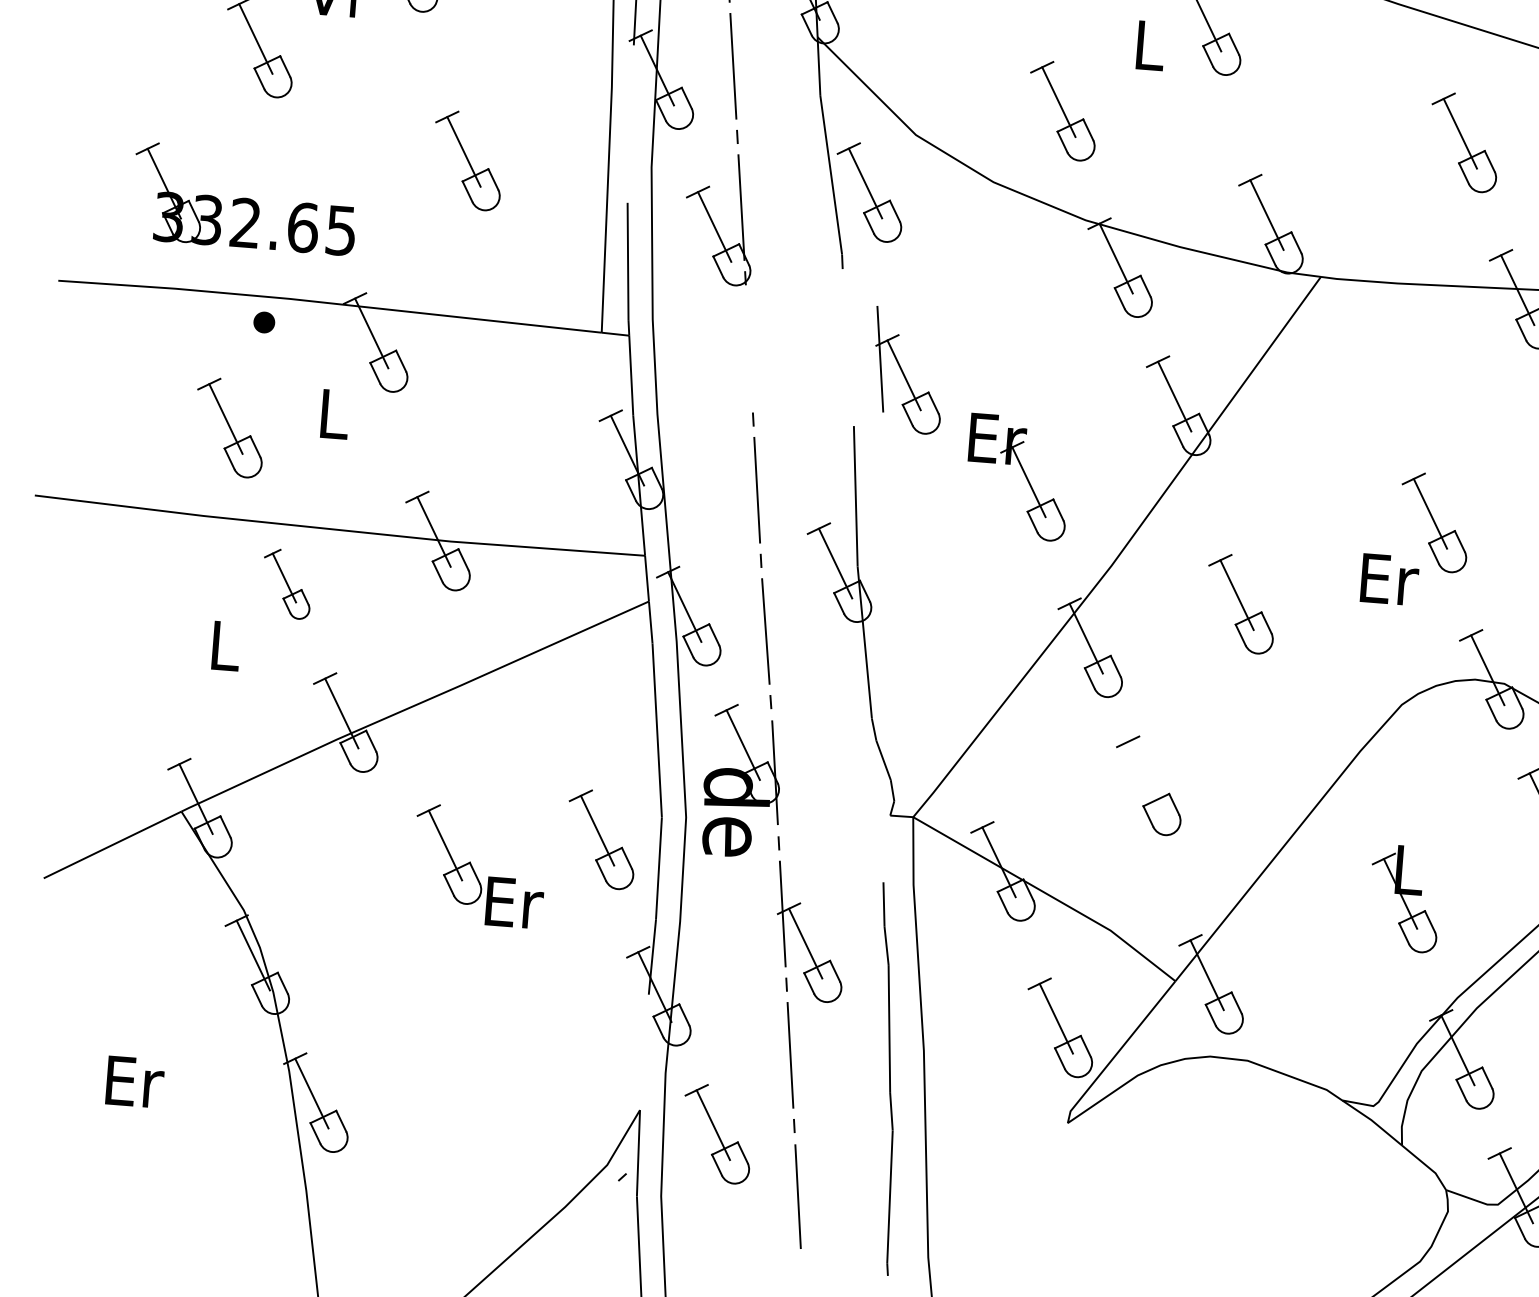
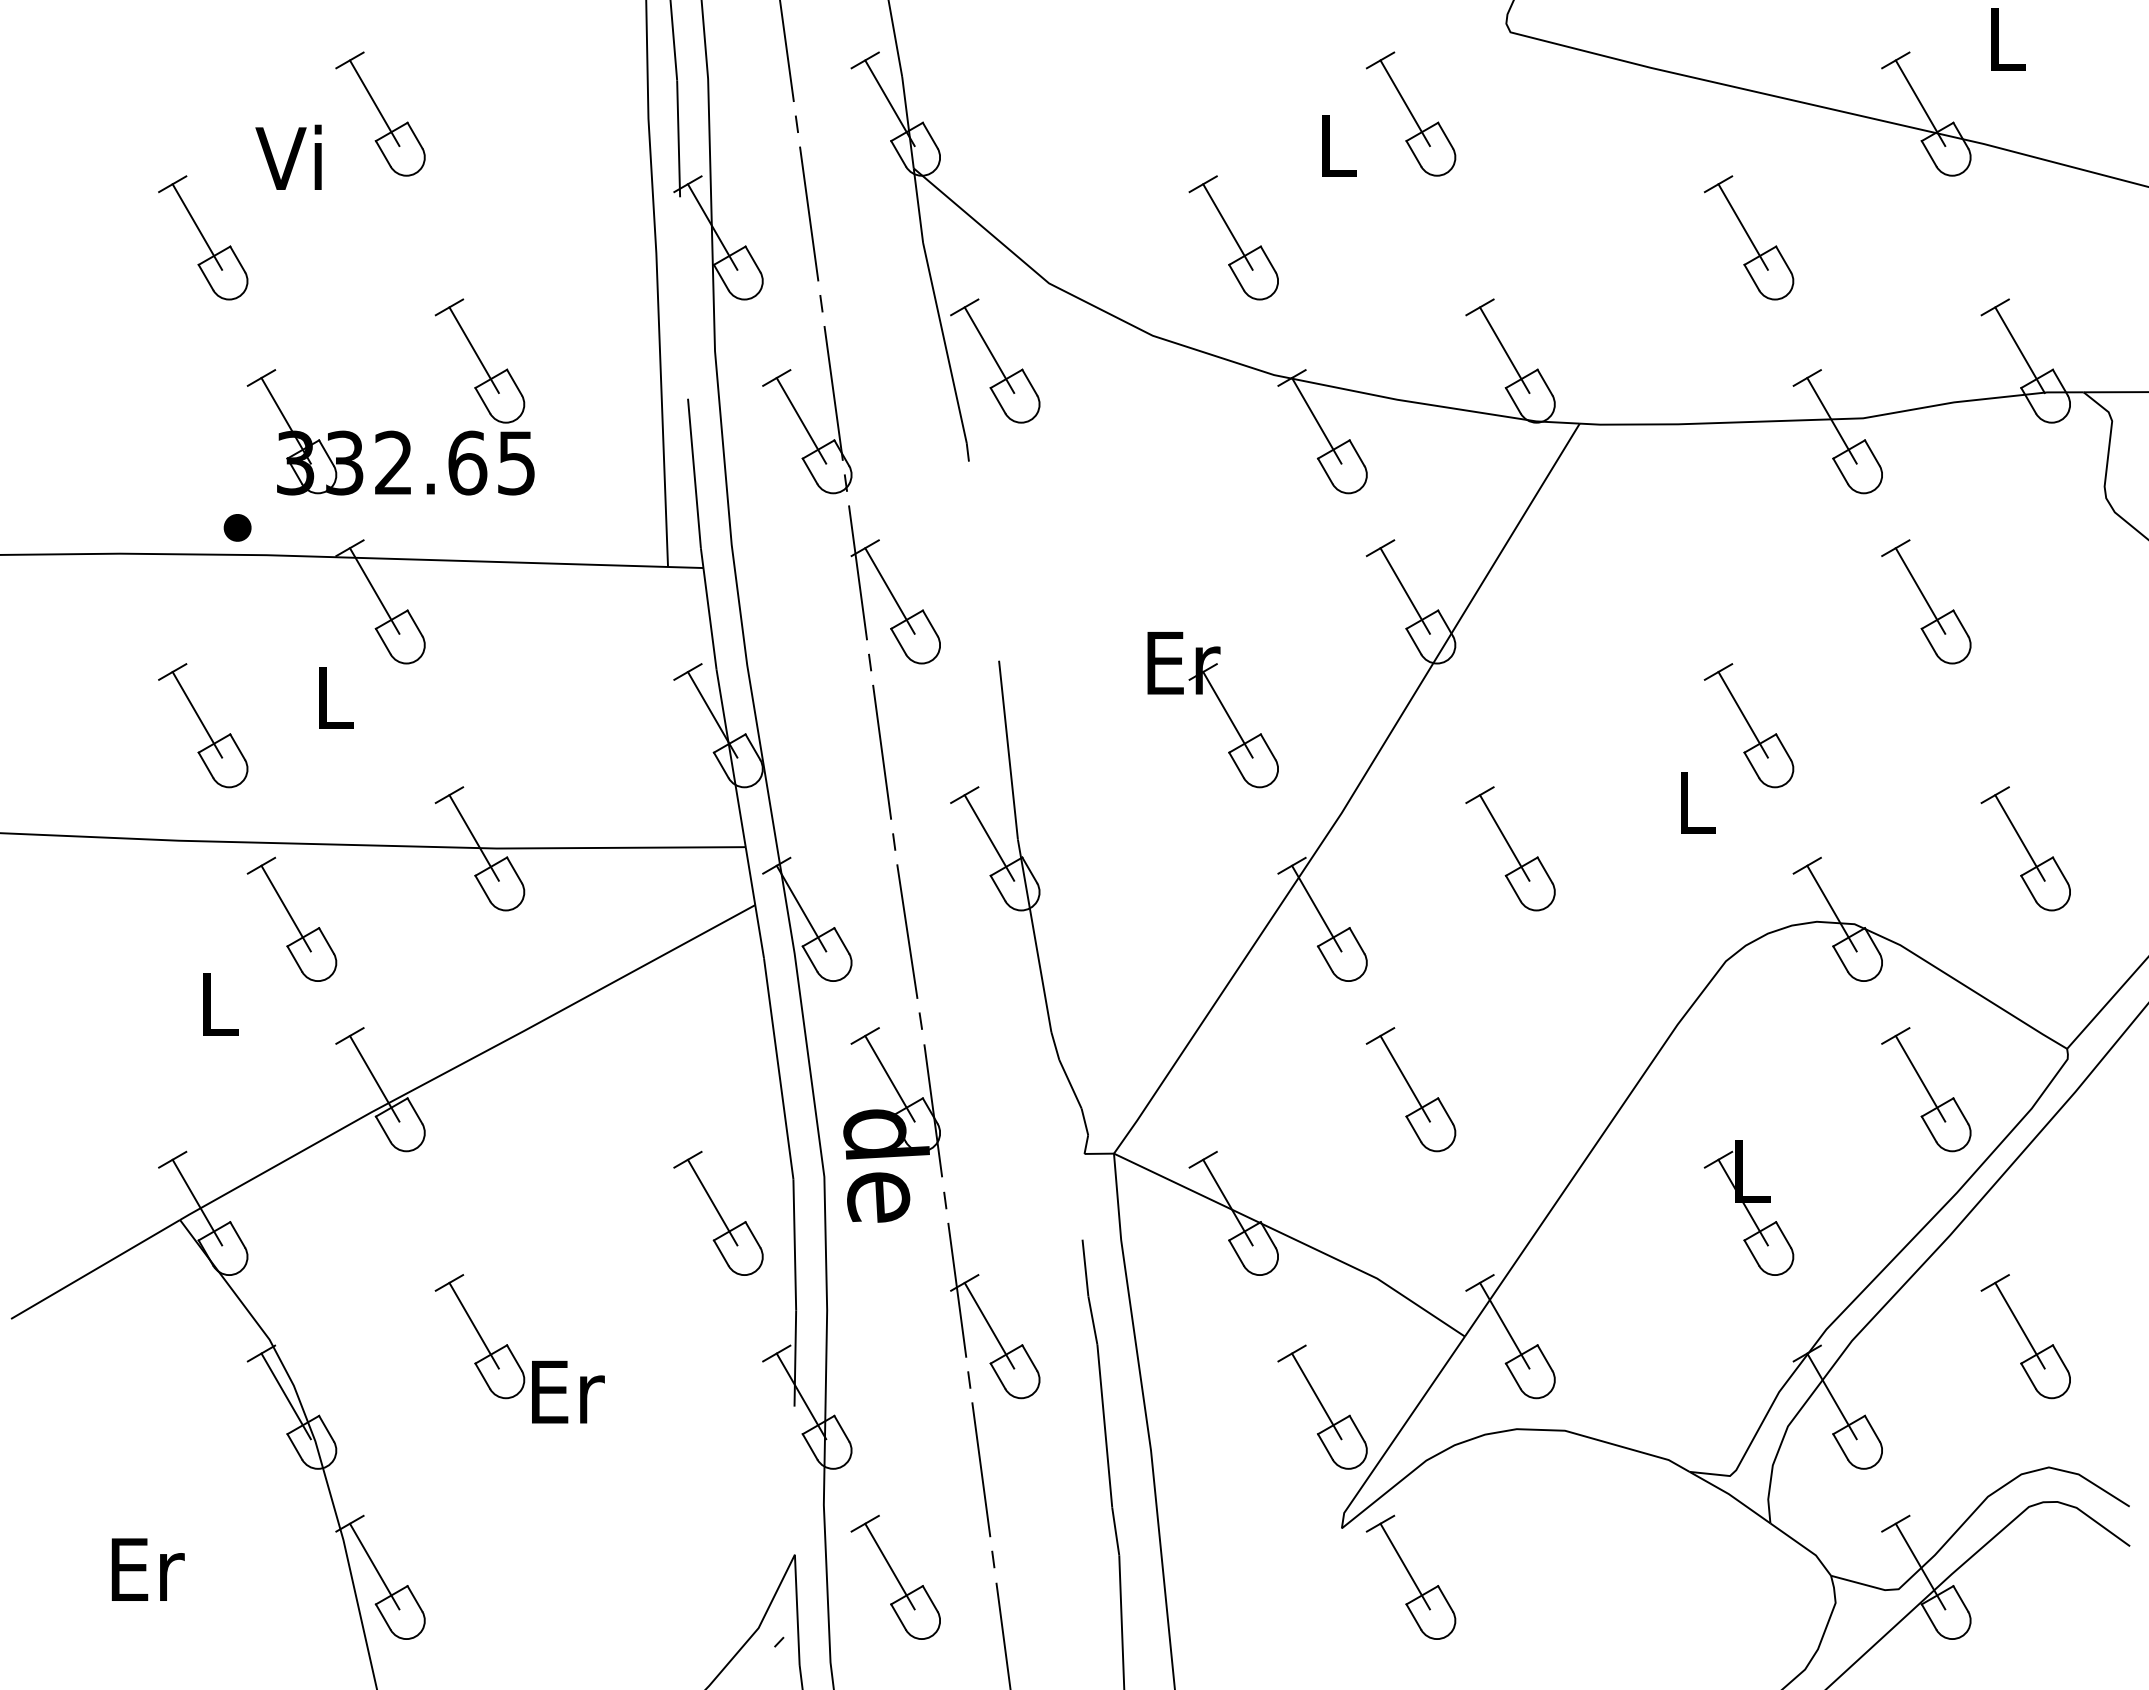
part: (244, 199) -> (390, 432), moved
part: (264, 322) -> (237, 527), moved
part: (903, 371) -> (888, 586), moved
text: (1389, 579) -> (1697, 802), Er -> L
part: (286, 583) -> (291, 918), size x1.43
line: (1144, 776) -> (1404, 1078), added
part: (473, 868) -> (512, 1352), moved
part: (1118, 1164) -> (1410, 1576), added

